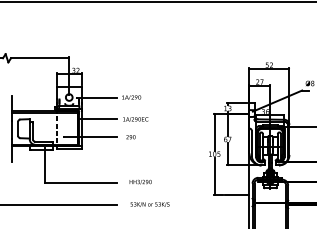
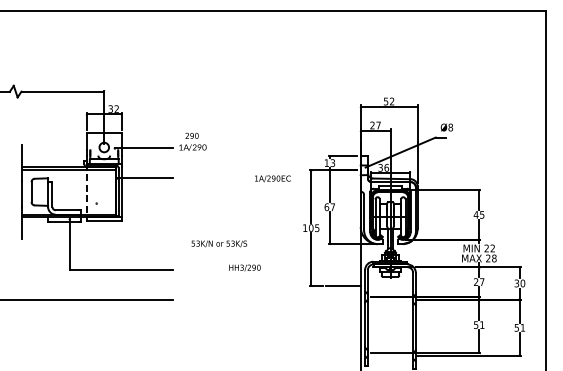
text: (135, 119) -> (272, 178), moved
line: (90, 136) -> (134, 203), removed
text: (130, 136) -> (191, 135), moved
text: (140, 181) -> (244, 267), moved
text: (150, 204) -> (219, 243), moved

